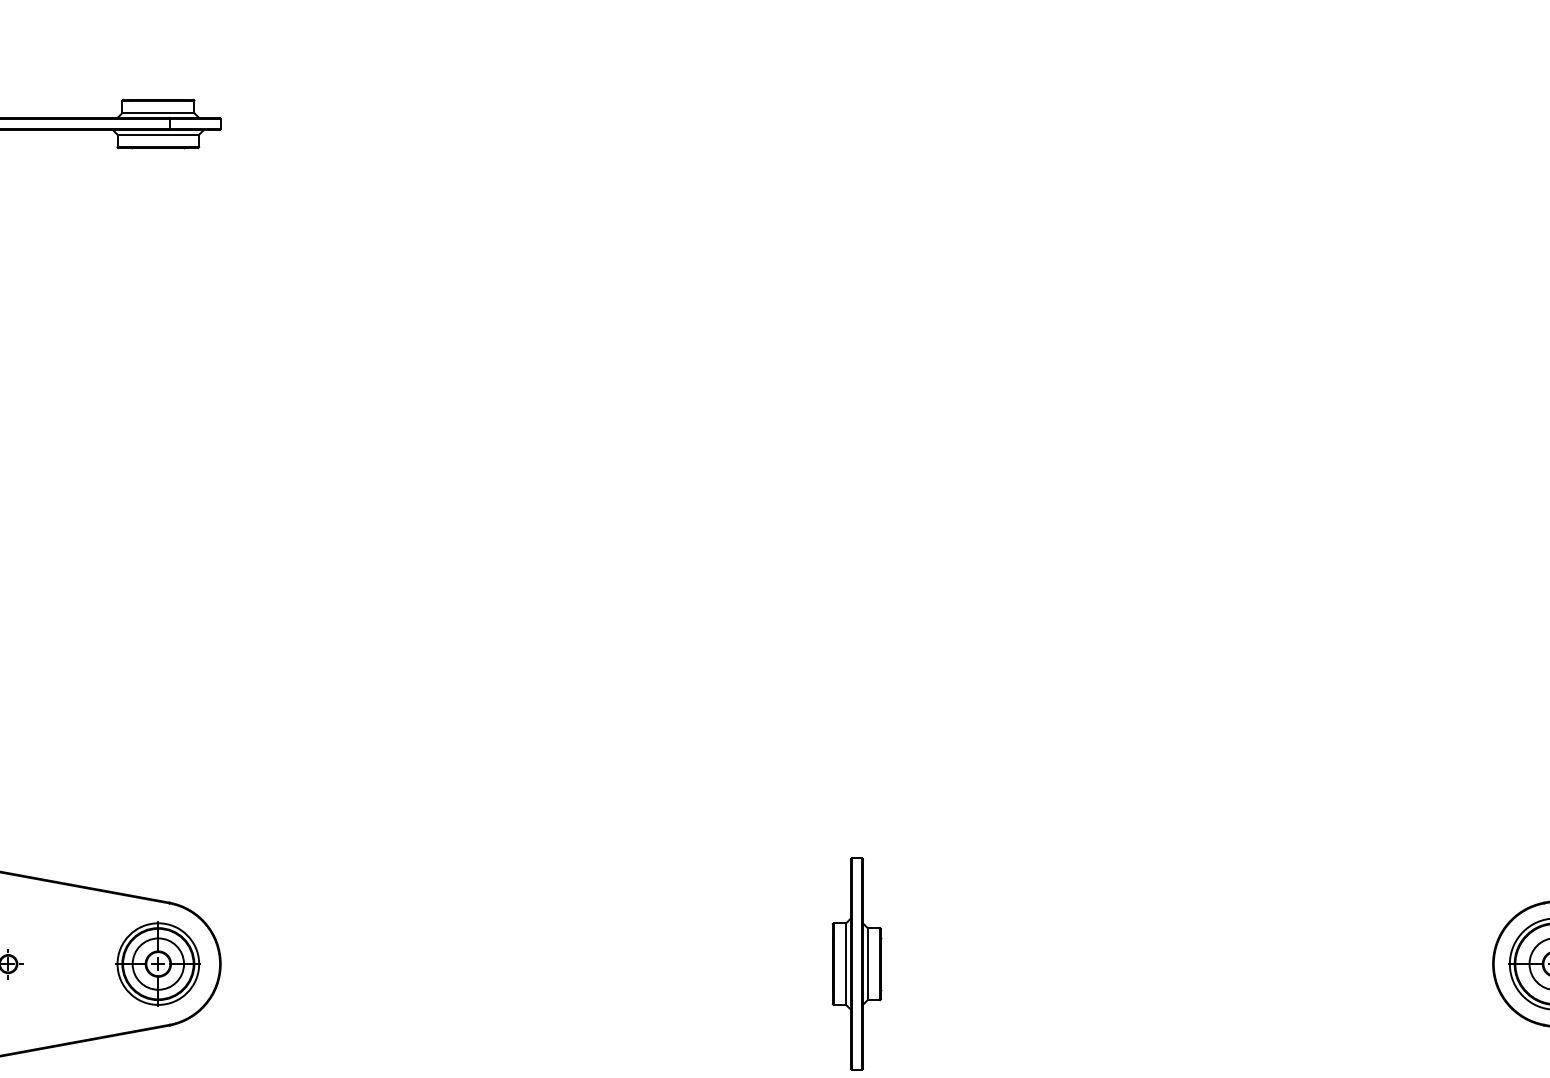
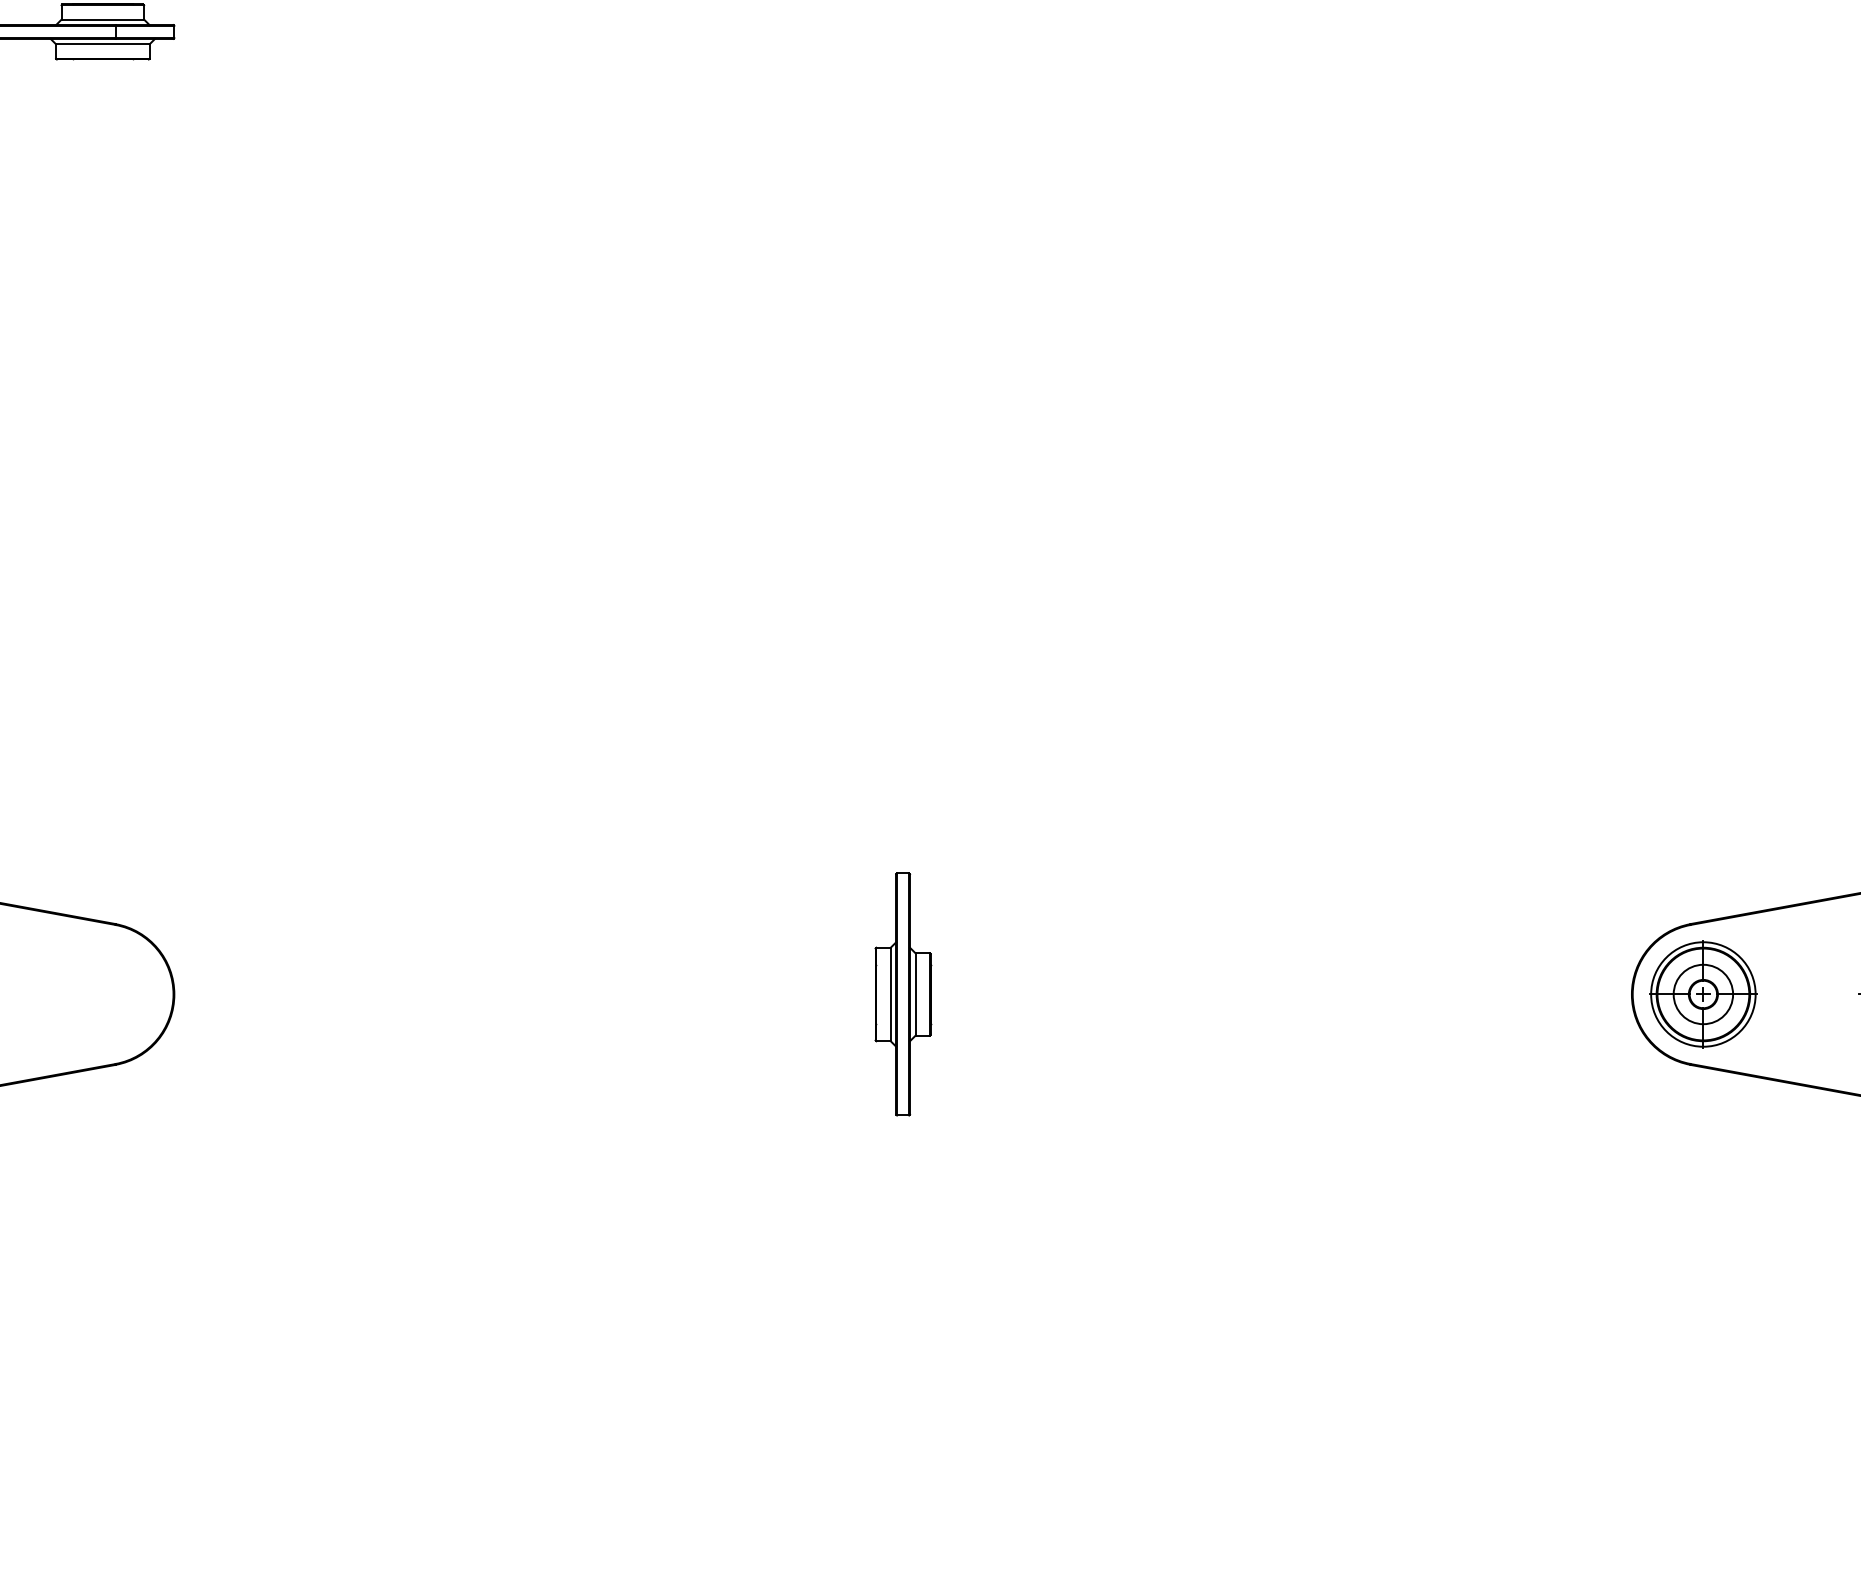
part: (158, 964) -> (102, 994), removed

